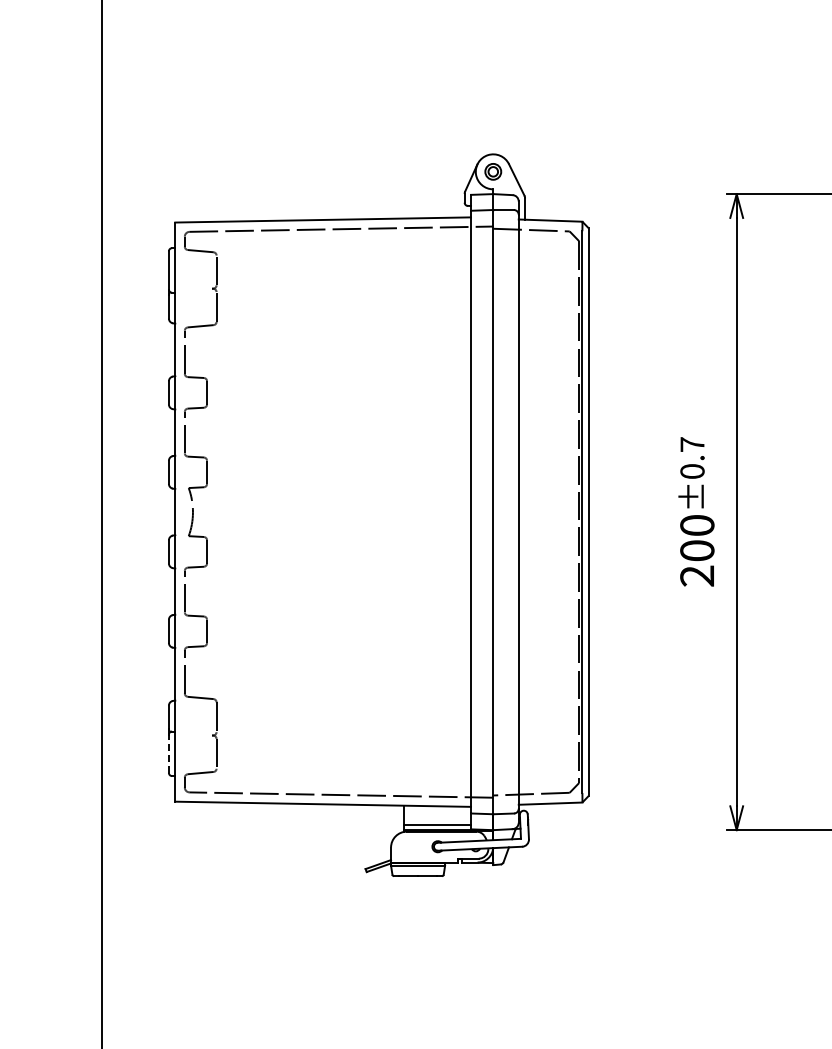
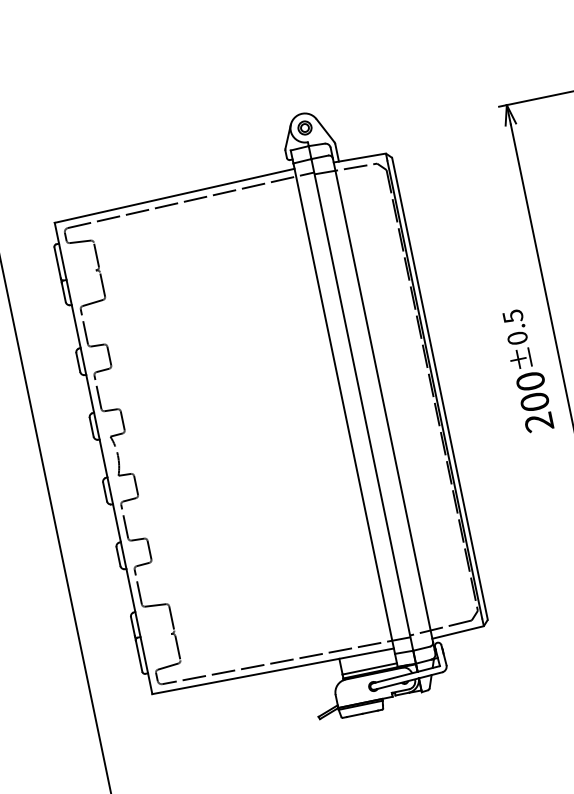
text: (692, 444) -> (513, 316), ±0.7 -> ±0.5
line: (168, 753) -> (138, 656), dashed -> solid

